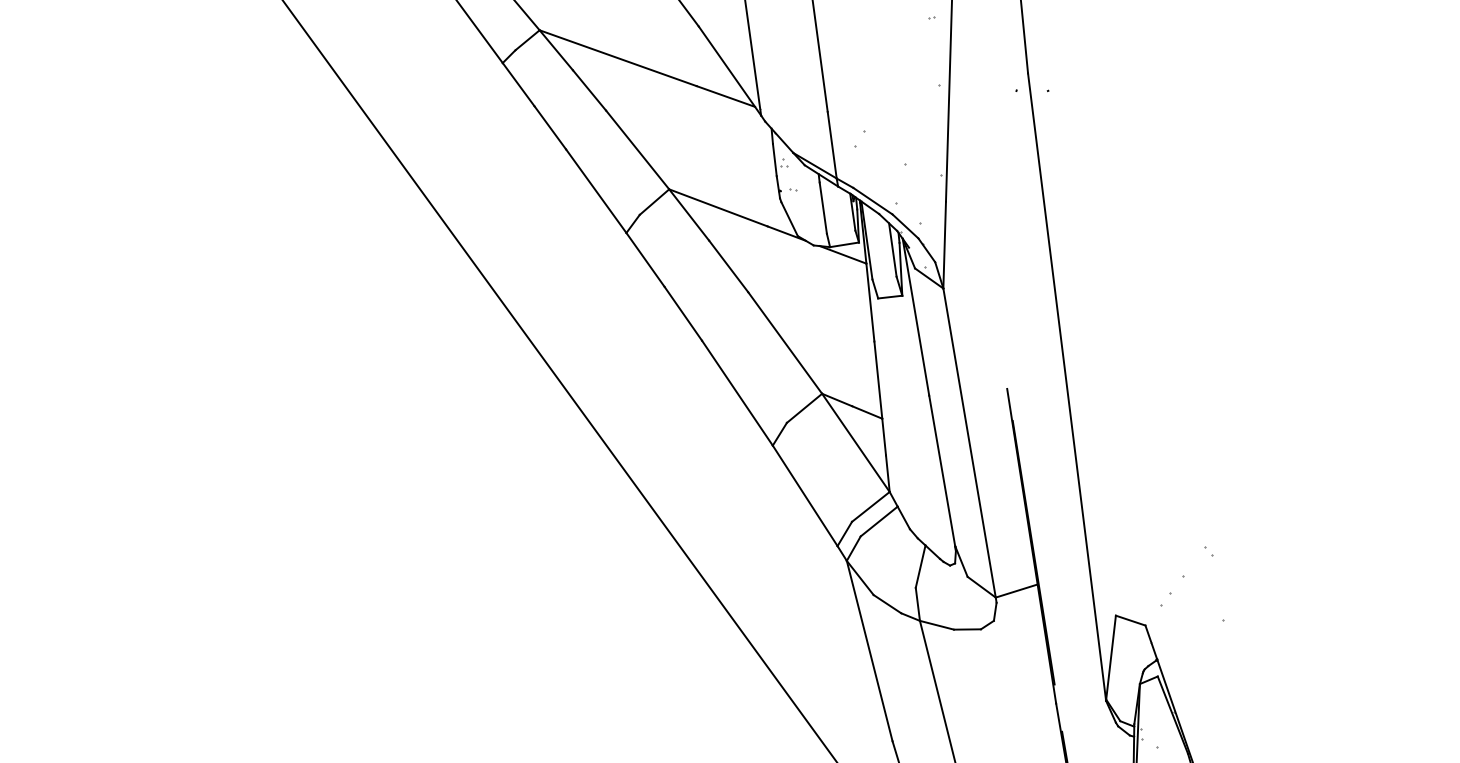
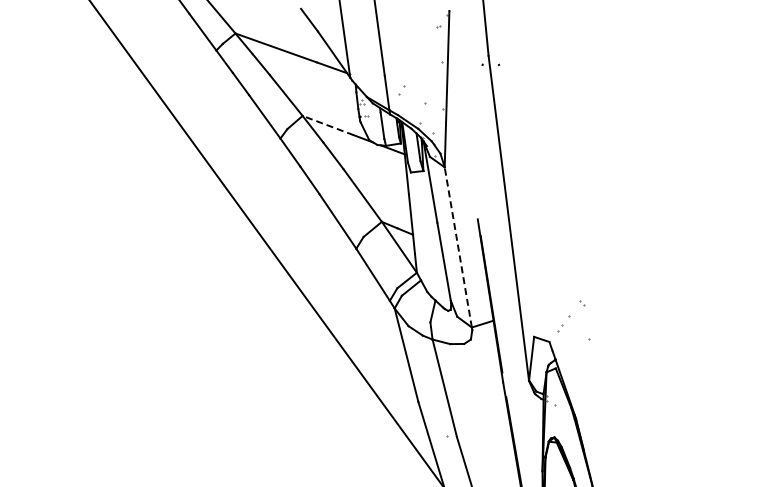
line: (717, 207) -> (327, 125), solid -> dashed
line: (969, 441) -> (458, 246), solid -> dashed

